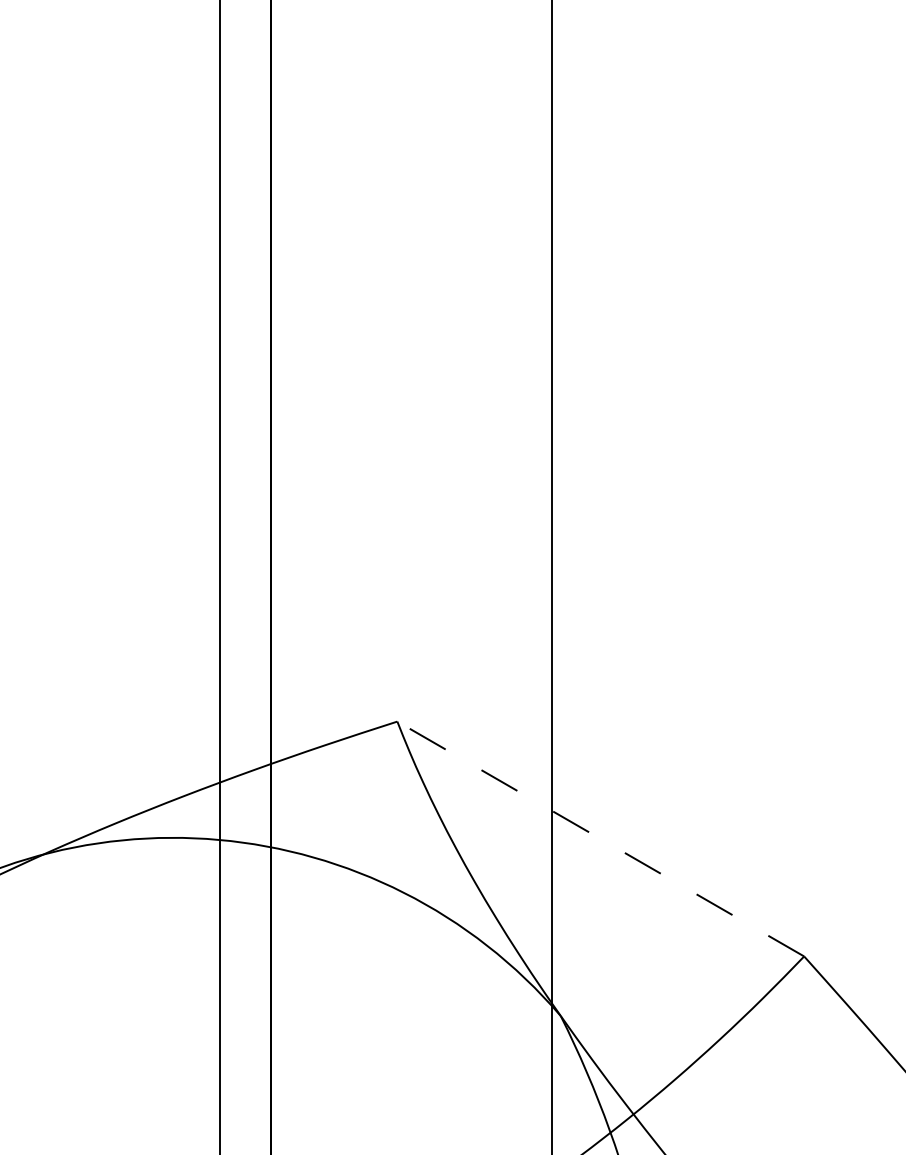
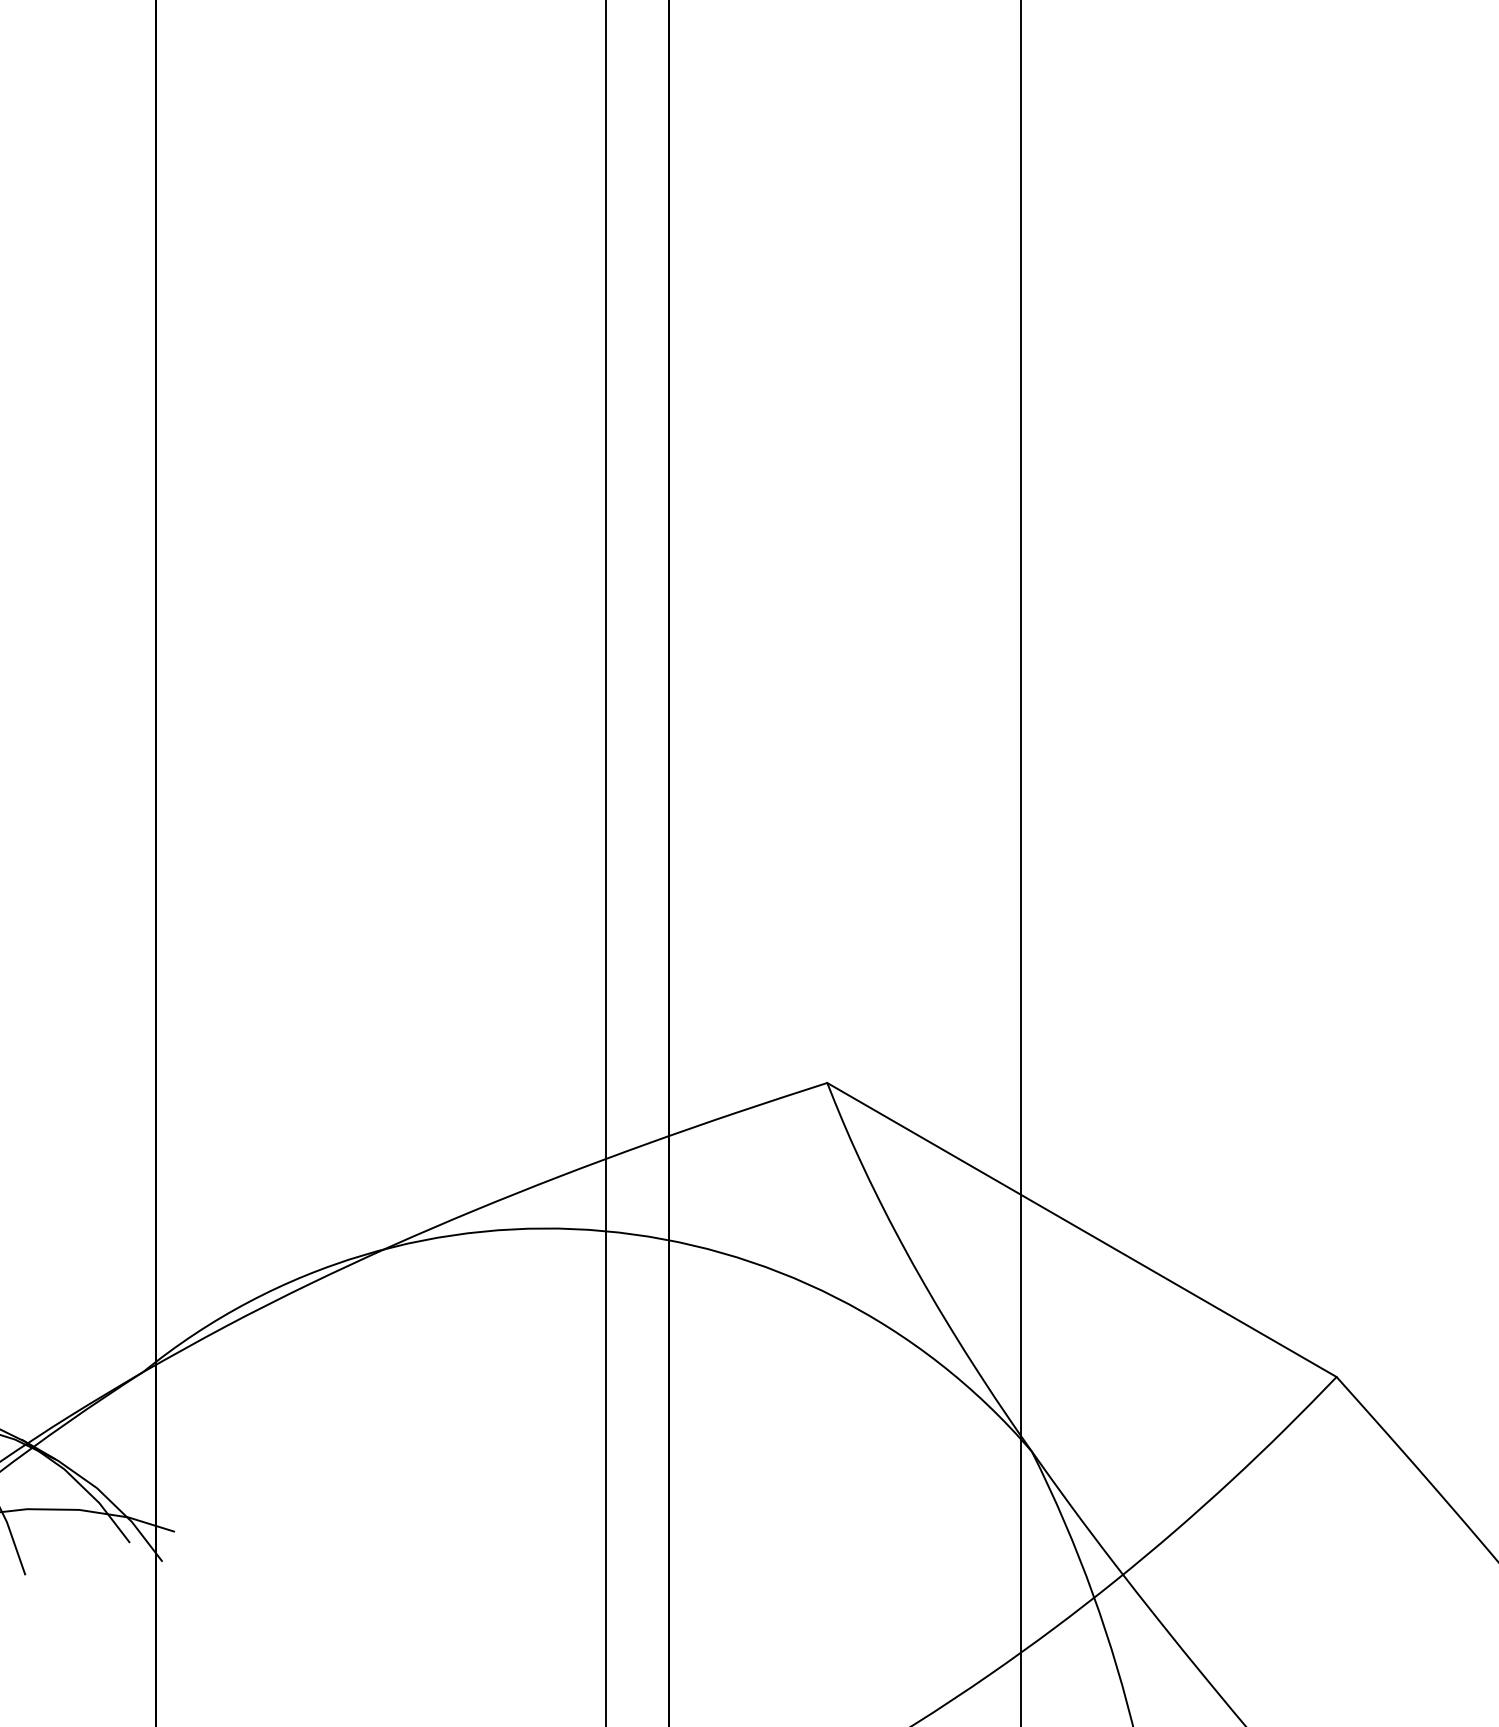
line: (600, 838) -> (1081, 1229), dashed -> solid

